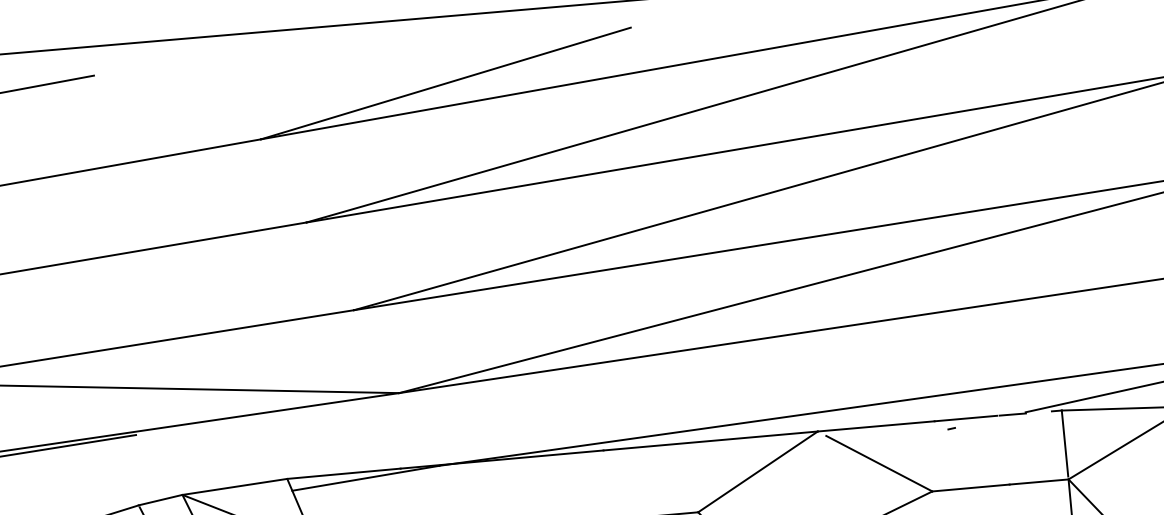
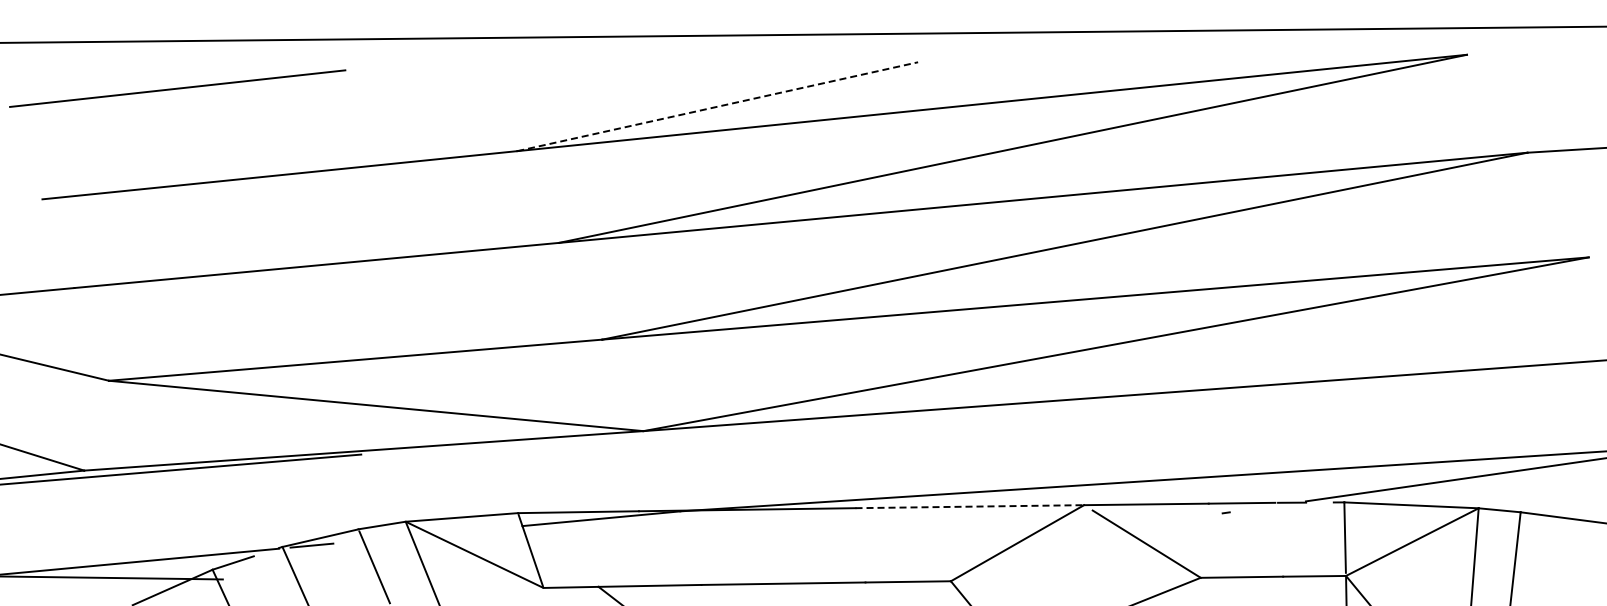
line: (446, 83) -> (718, 106), solid -> dashed
line: (711, 440) -> (970, 506), solid -> dashed

